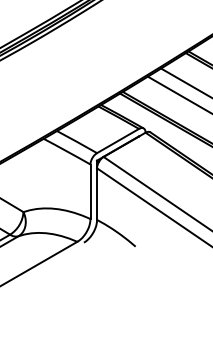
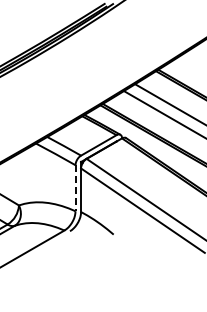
line: (90, 192) -> (75, 188), solid -> dashed

